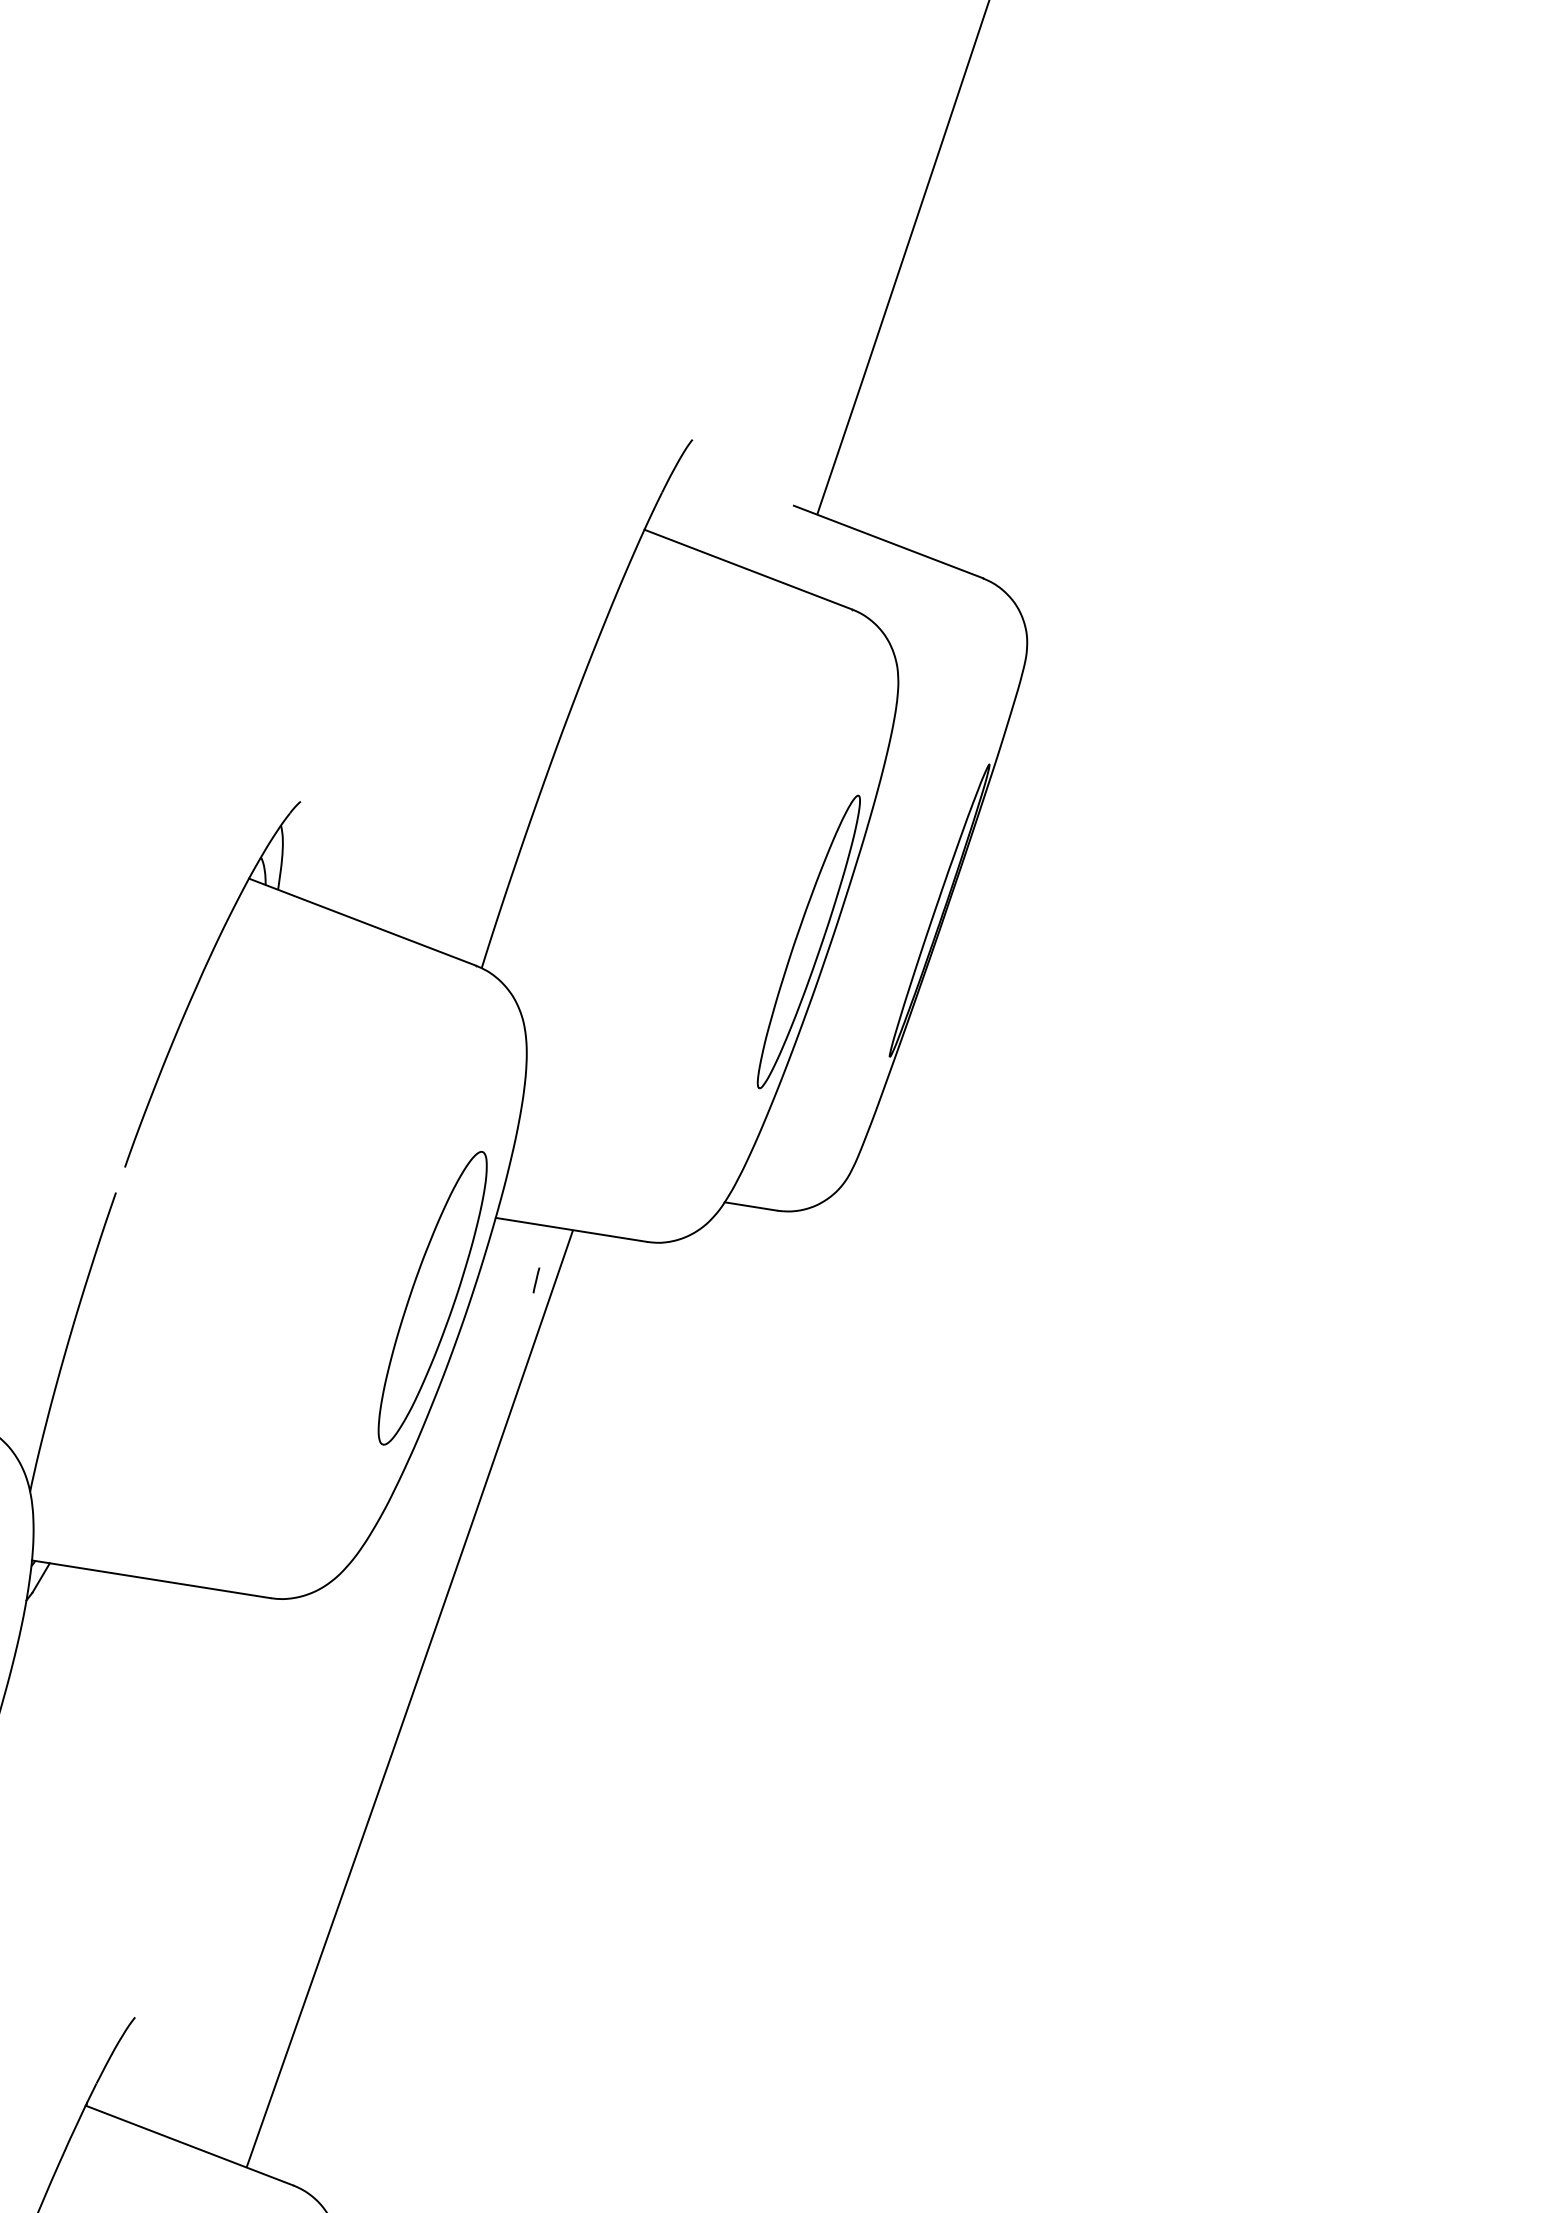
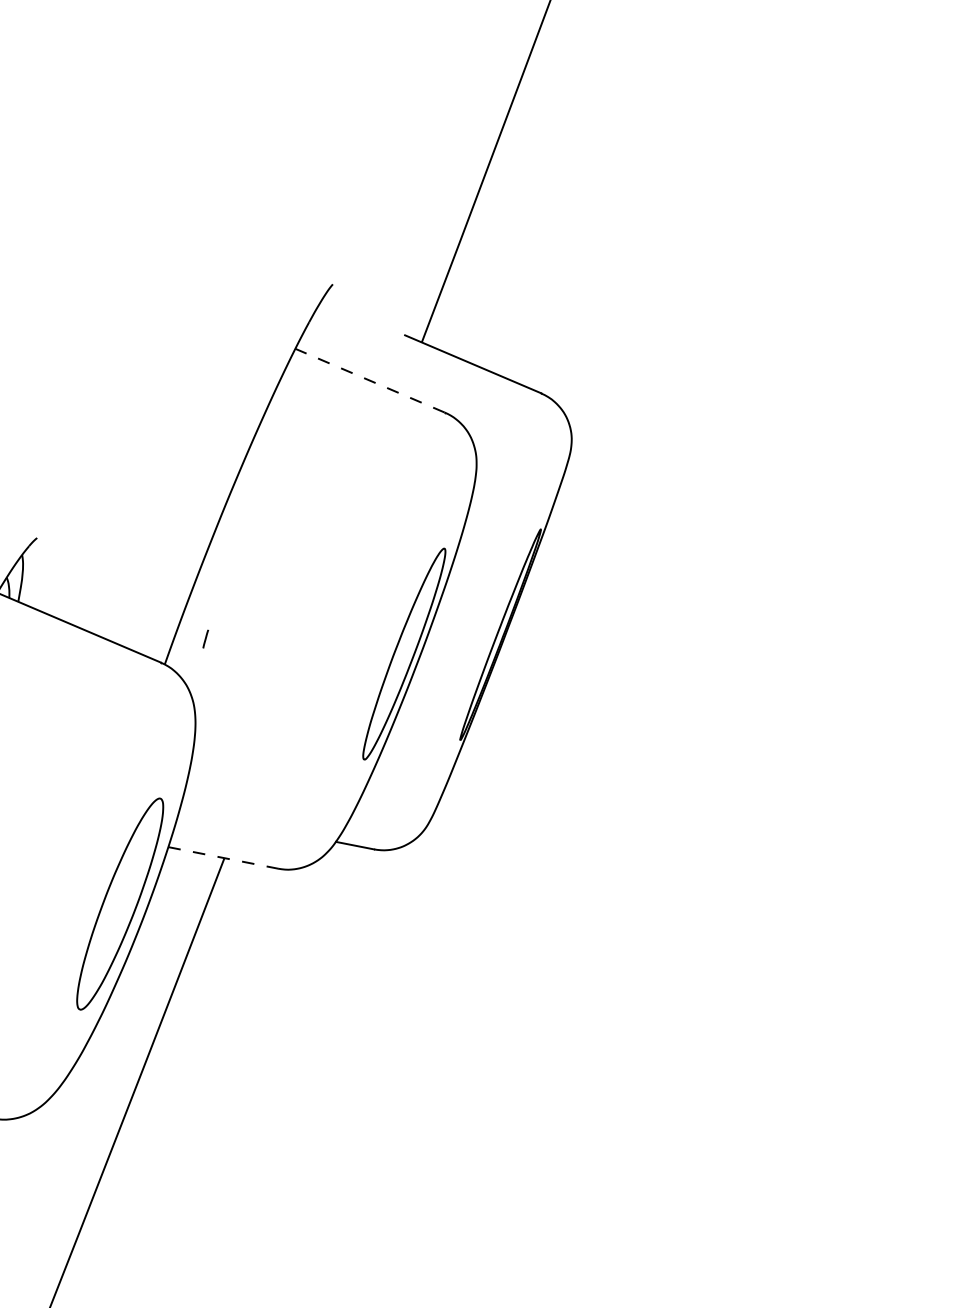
line: (747, 569) -> (369, 380), solid -> dashed
line: (571, 1229) -> (223, 857), solid -> dashed
line: (536, 1280) -> (205, 639), moved

